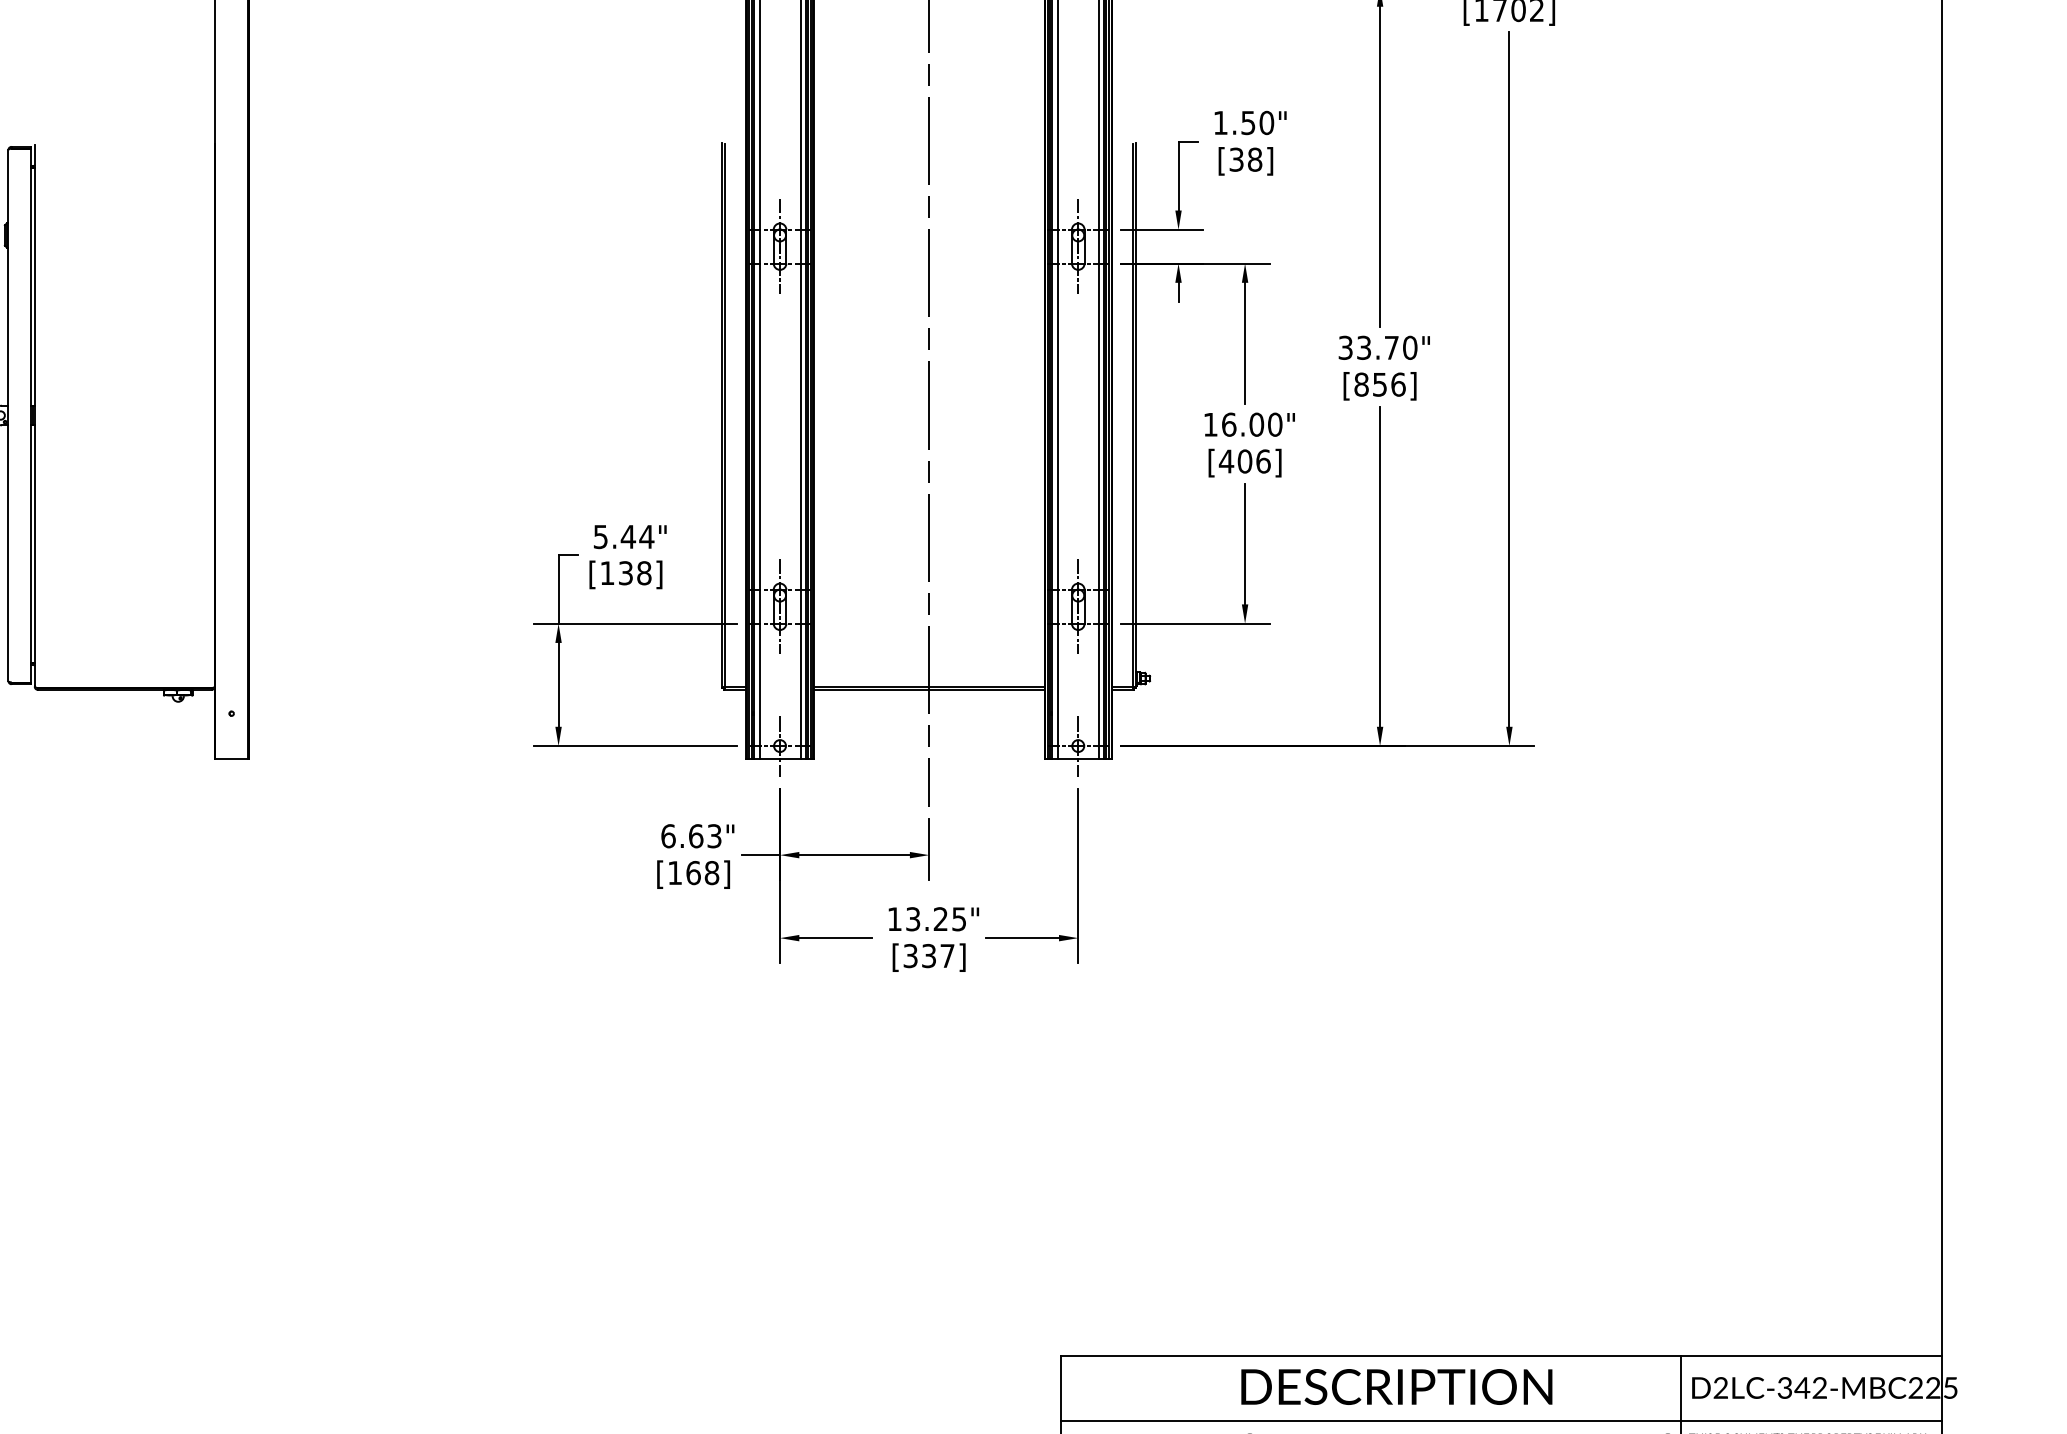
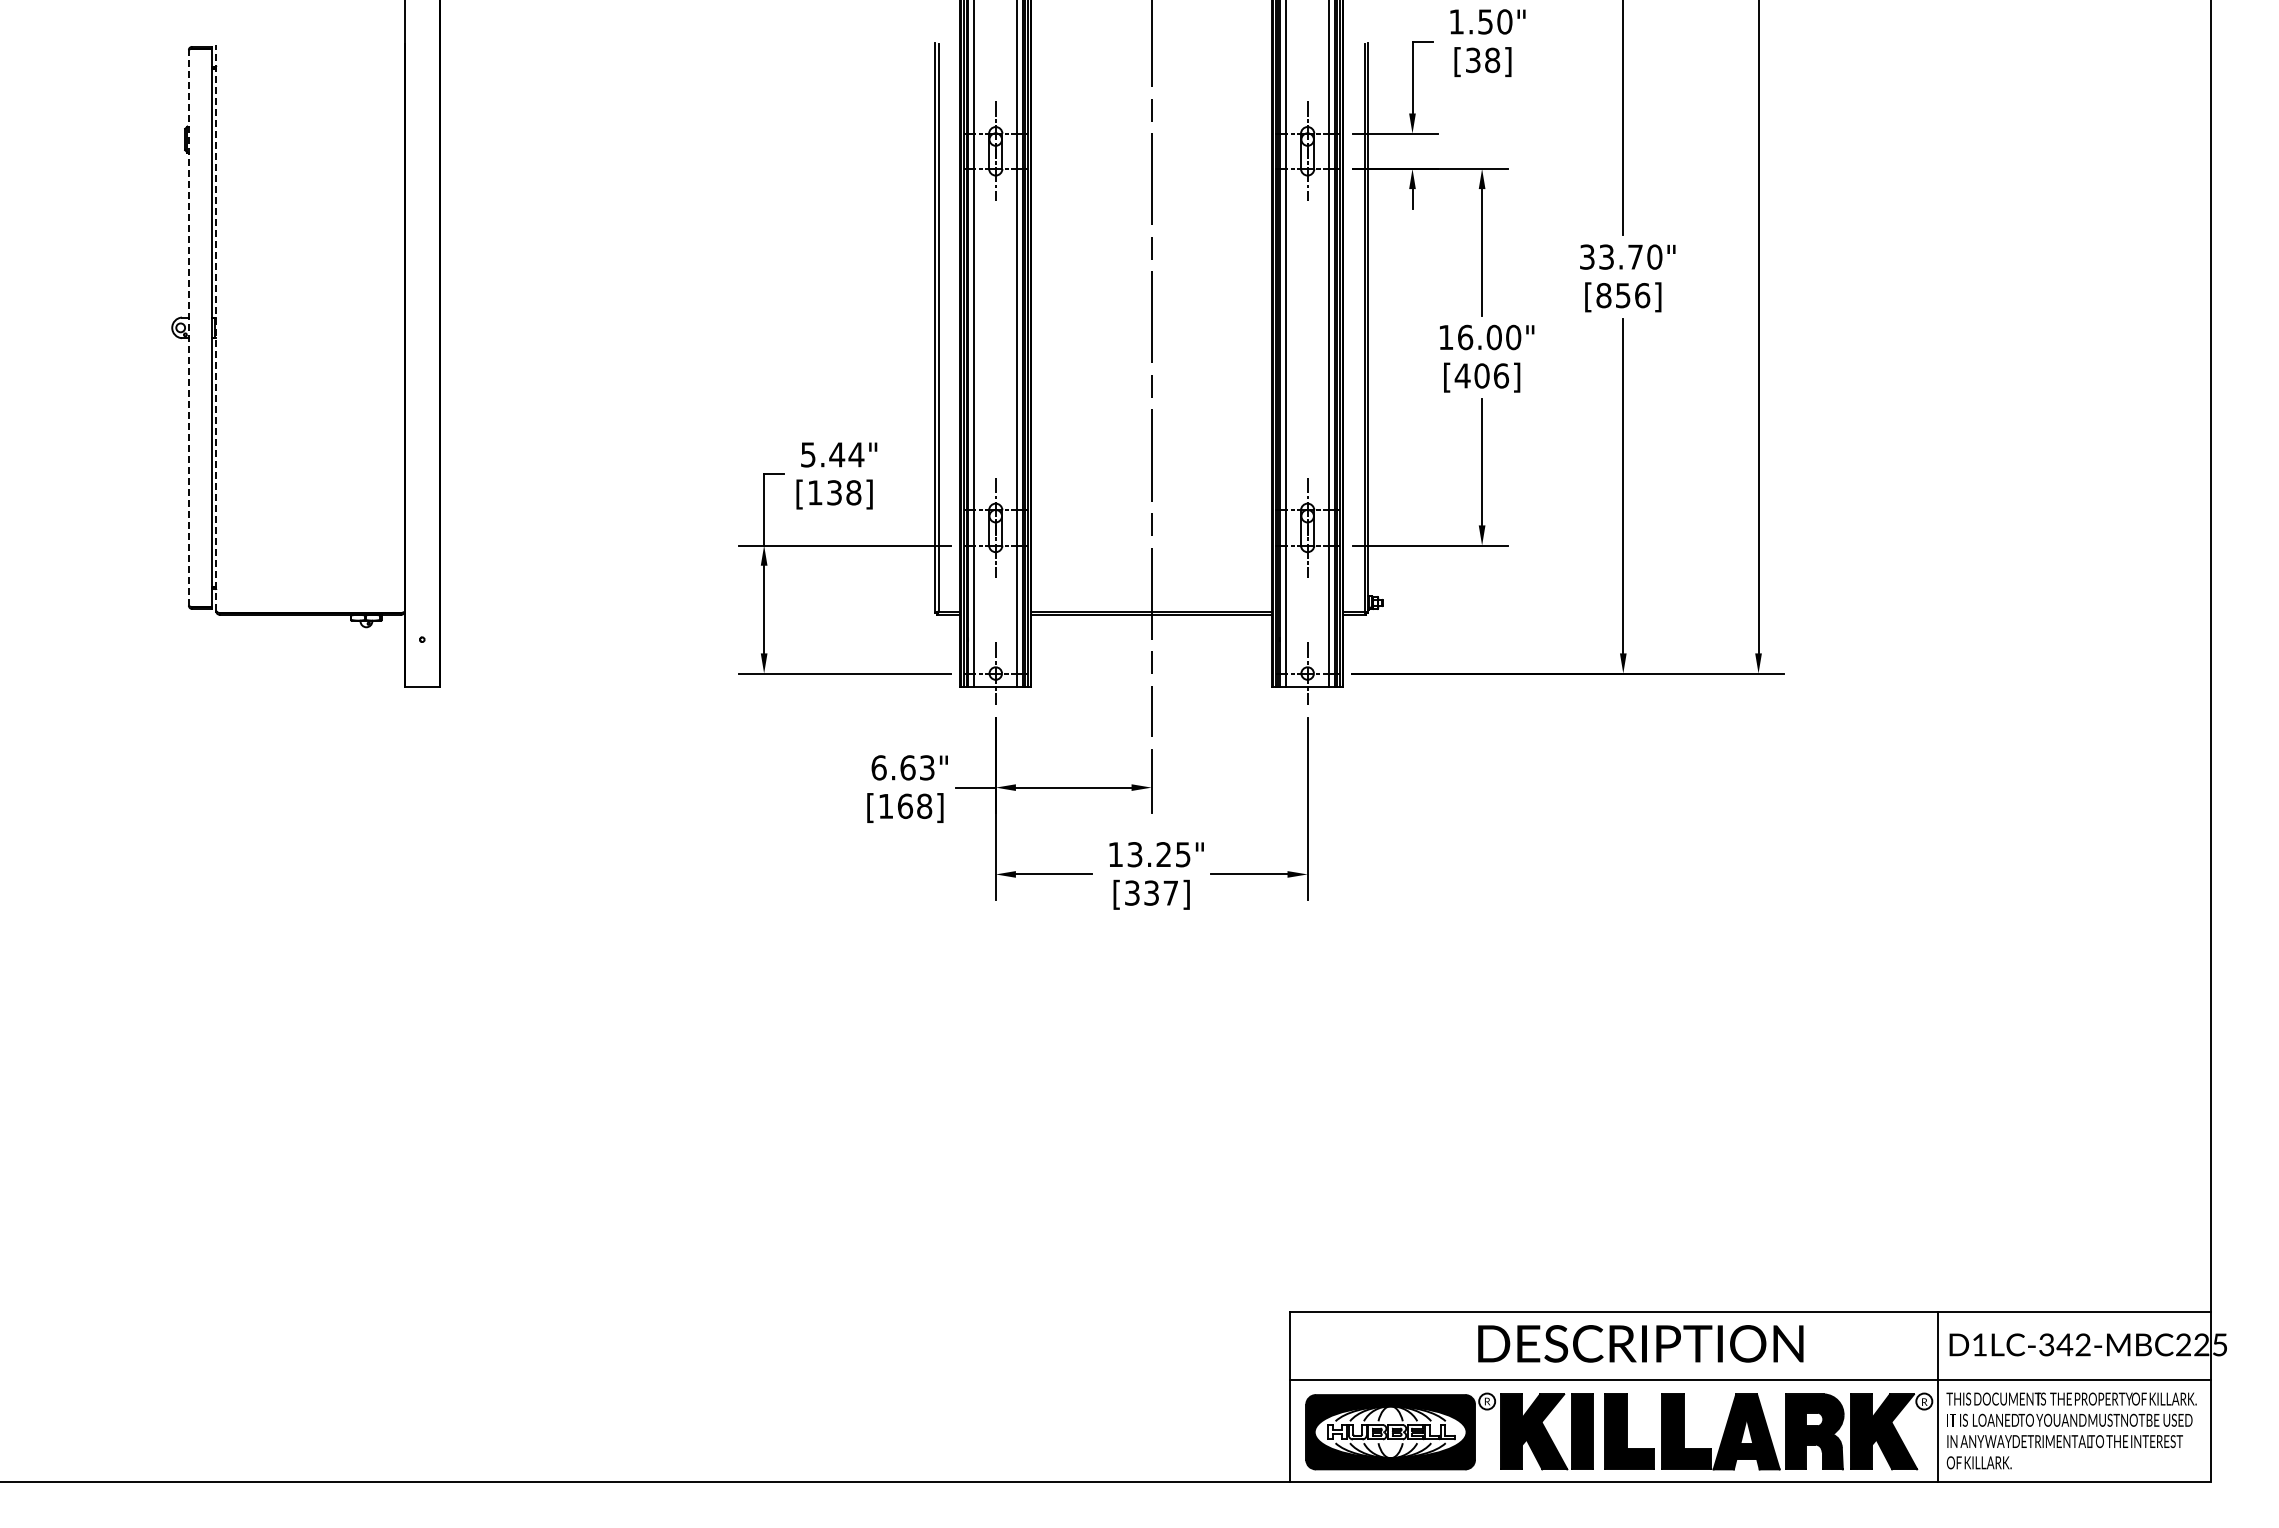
line: (8, 415) -> (188, 327), solid -> dashed
line: (34, 415) -> (216, 327), solid -> dashed
text: (1720, 1387) -> (1979, 1344), D2LC-342-MBC225 -> D1LC-342-MBC225

